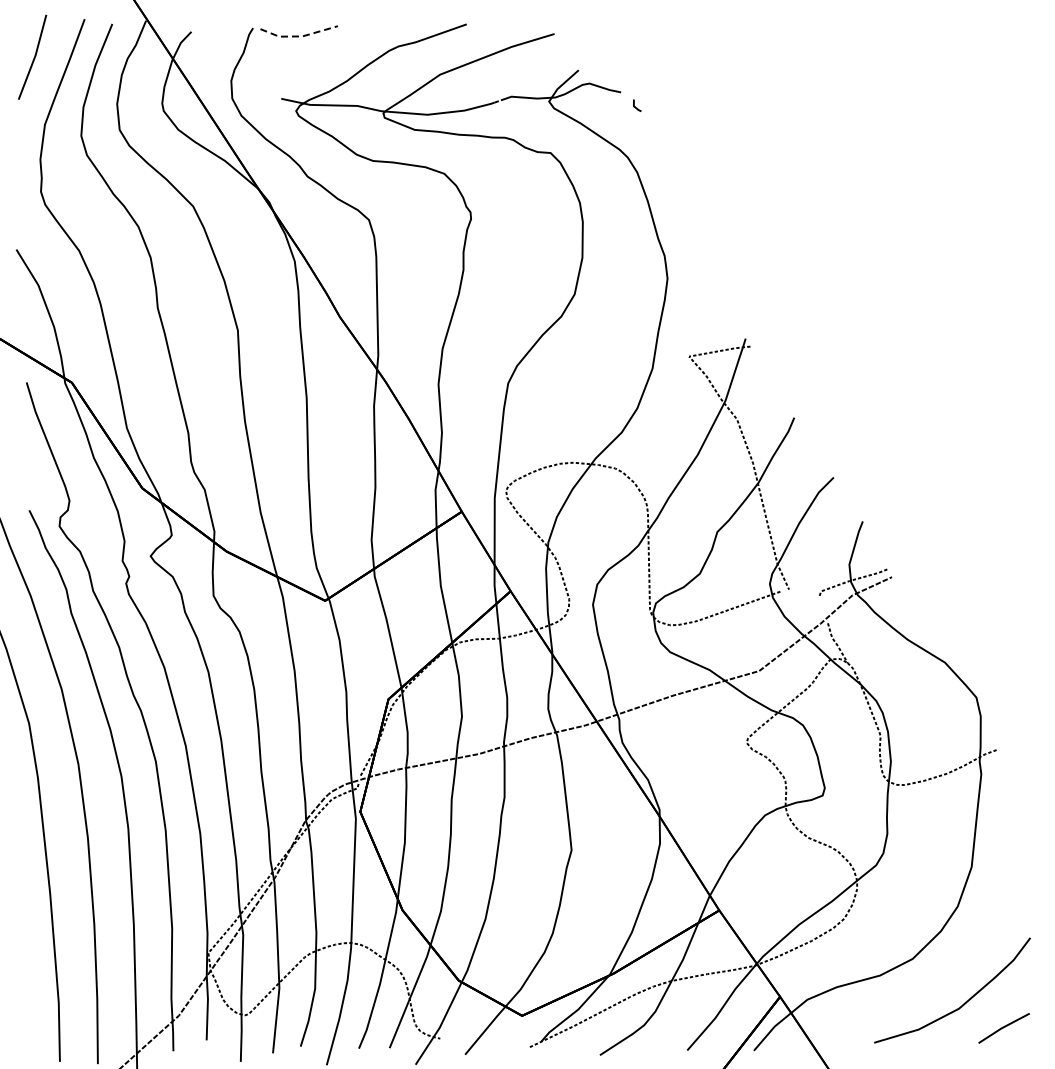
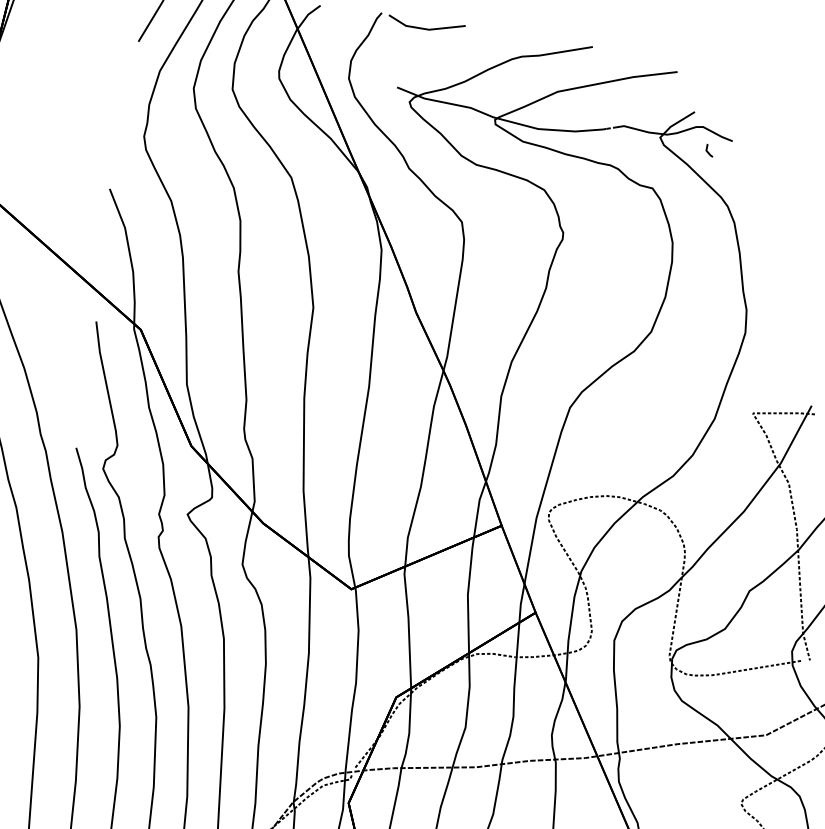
line: (298, 36) -> (425, 29), dashed -> solid
line: (637, 107) -> (709, 152), moved

